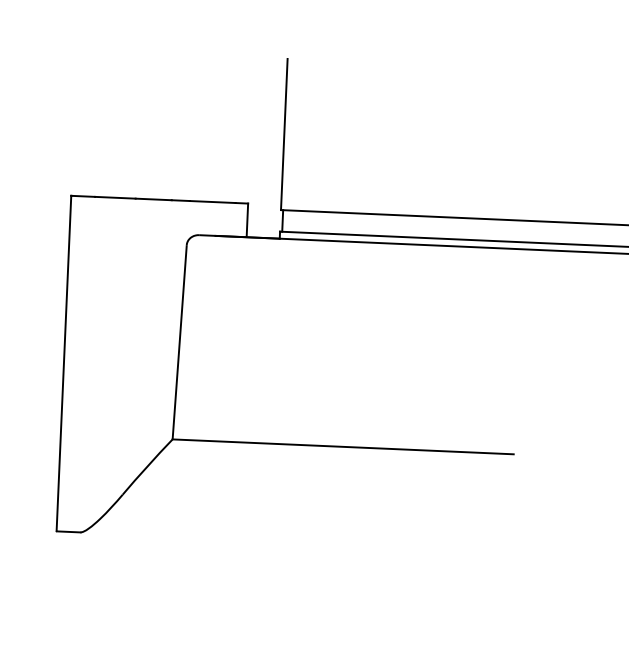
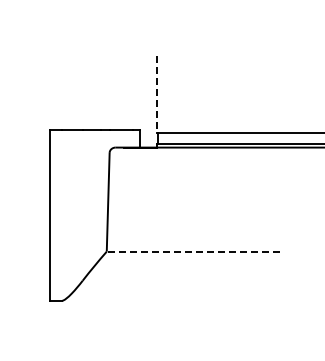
line: (284, 136) -> (156, 95), solid -> dashed
line: (343, 446) -> (193, 251), solid -> dashed

